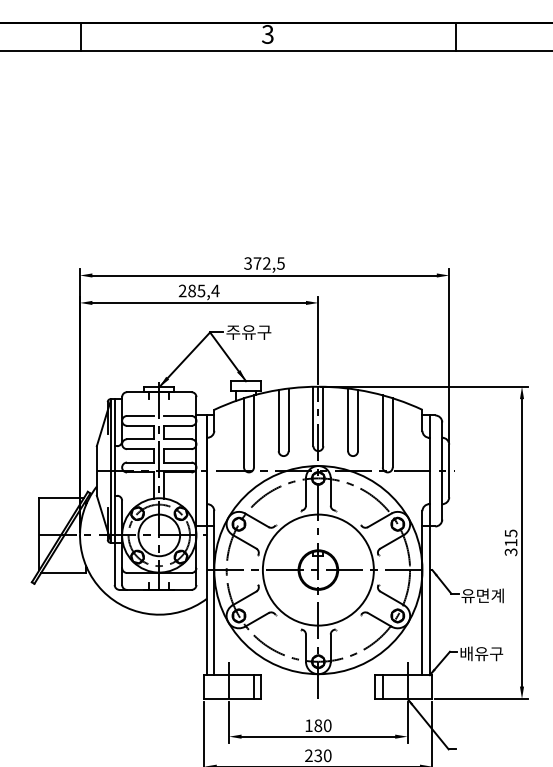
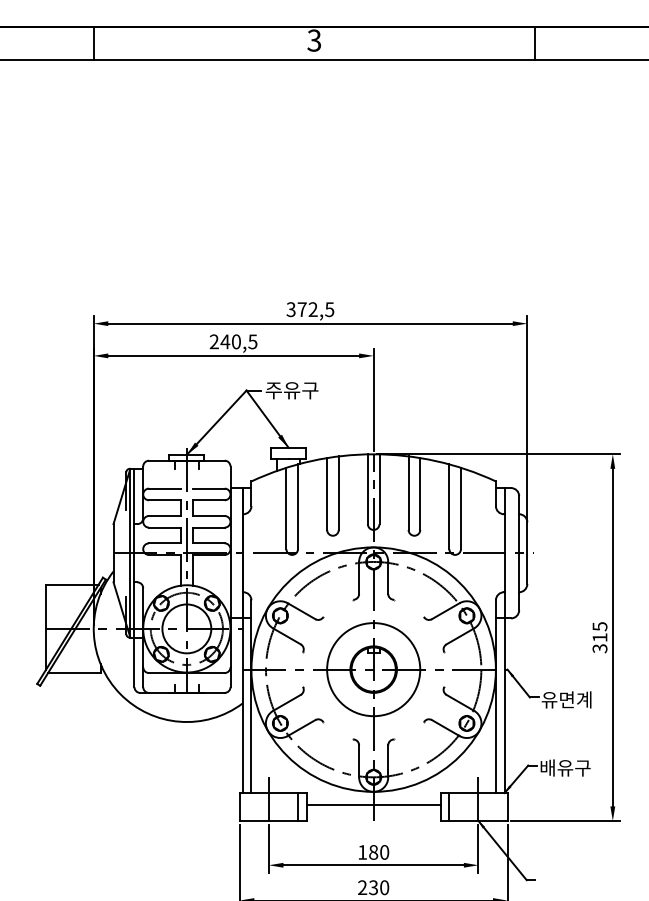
text: (203, 290) -> (238, 341), 285,4 -> 240,5
circle: (318, 569) -> (373, 668), size x0.71
line: (318, 685) -> (373, 805), added

